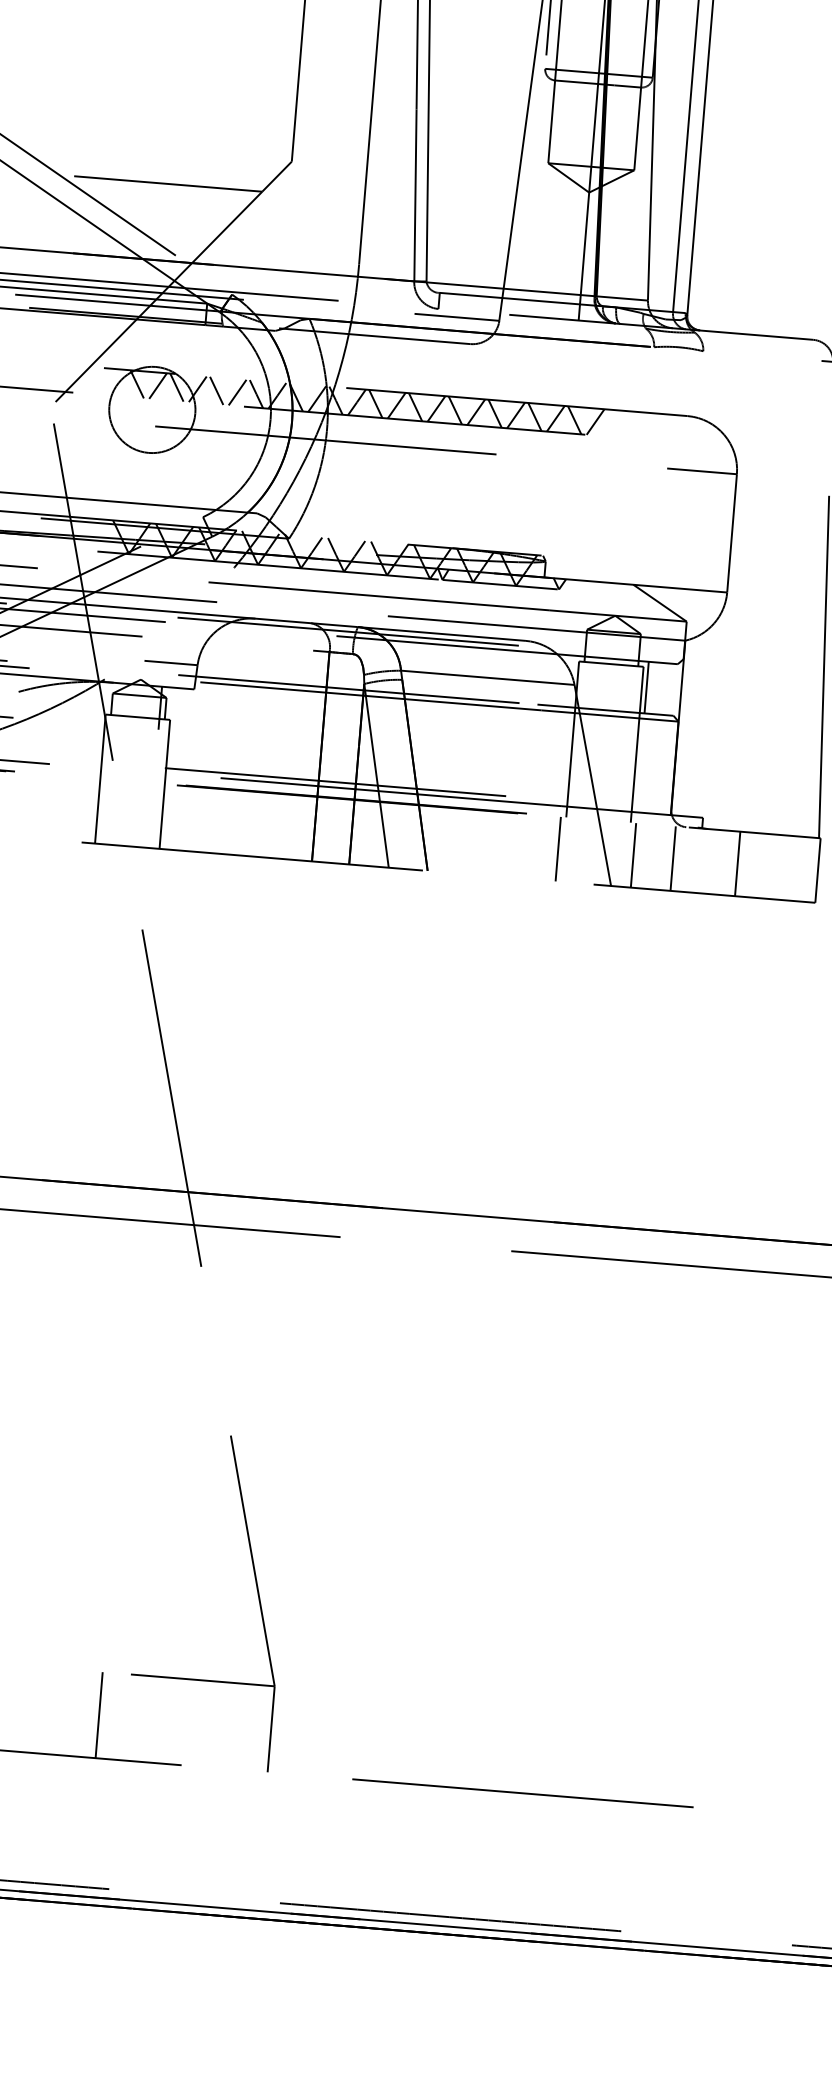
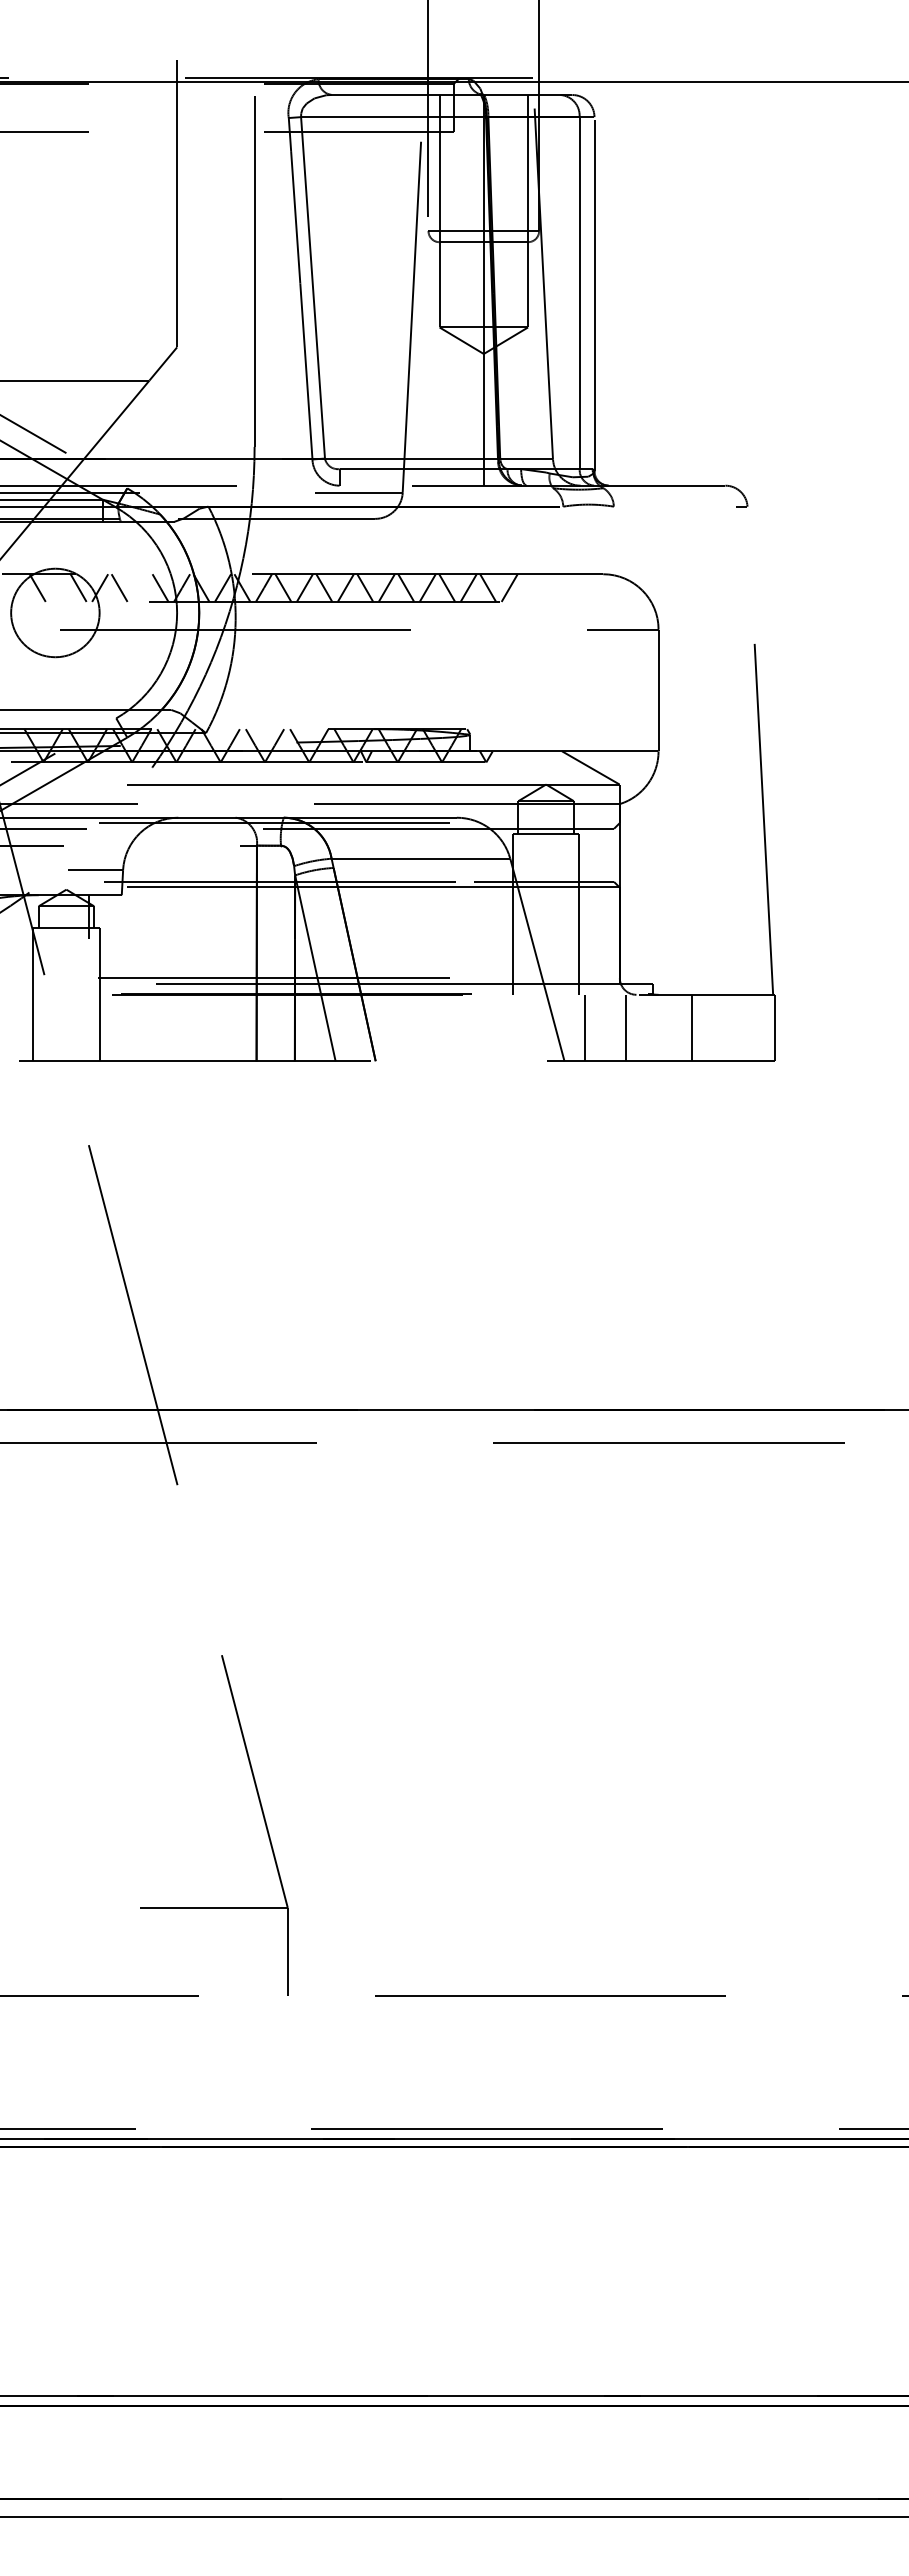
line: (158, 385) -> (59, 587), removed
line: (238, 392) -> (141, 587), removed
line: (647, 686) -> (584, 854), removed
line: (558, 848) -> (507, 1027), removed
line: (98, 1714) -> (110, 1951), removed

